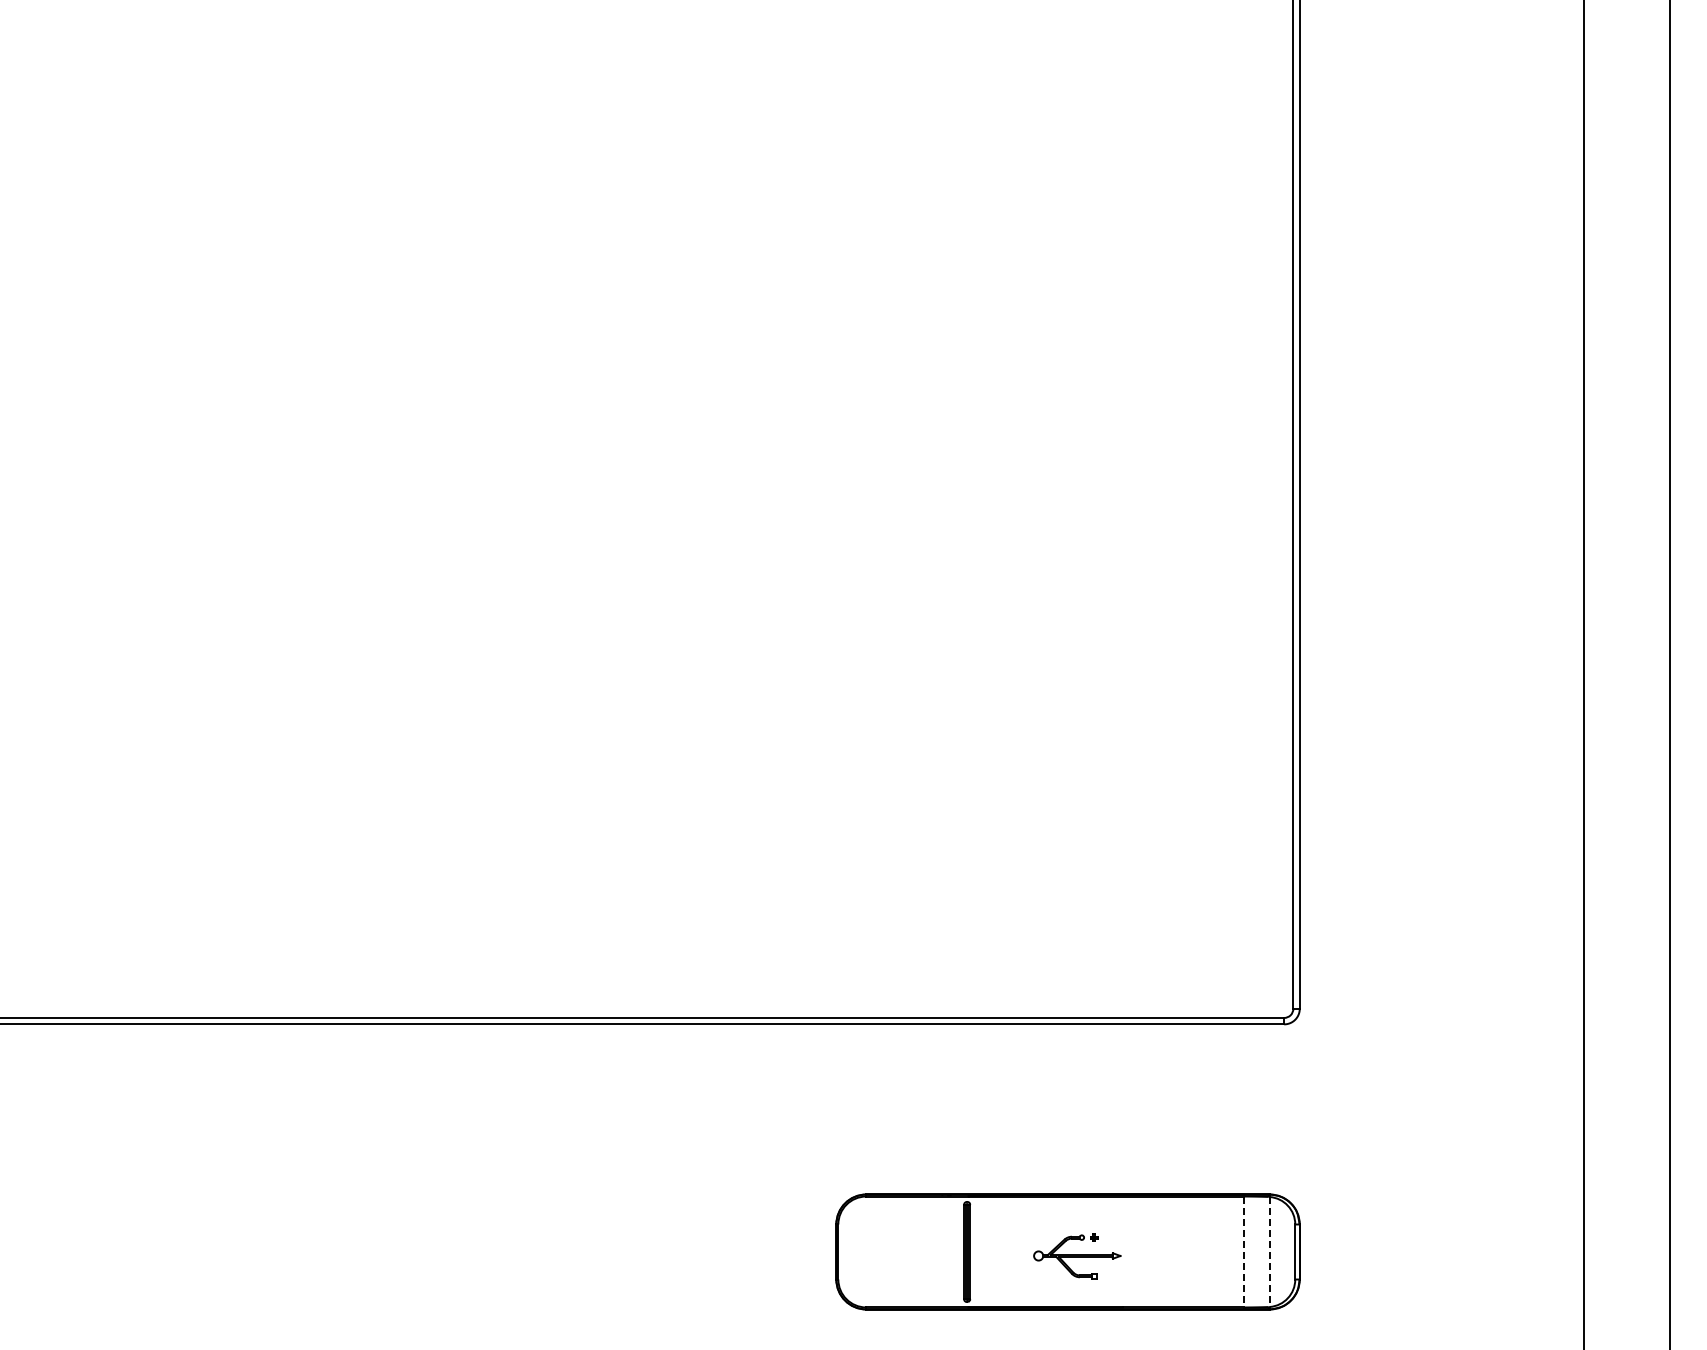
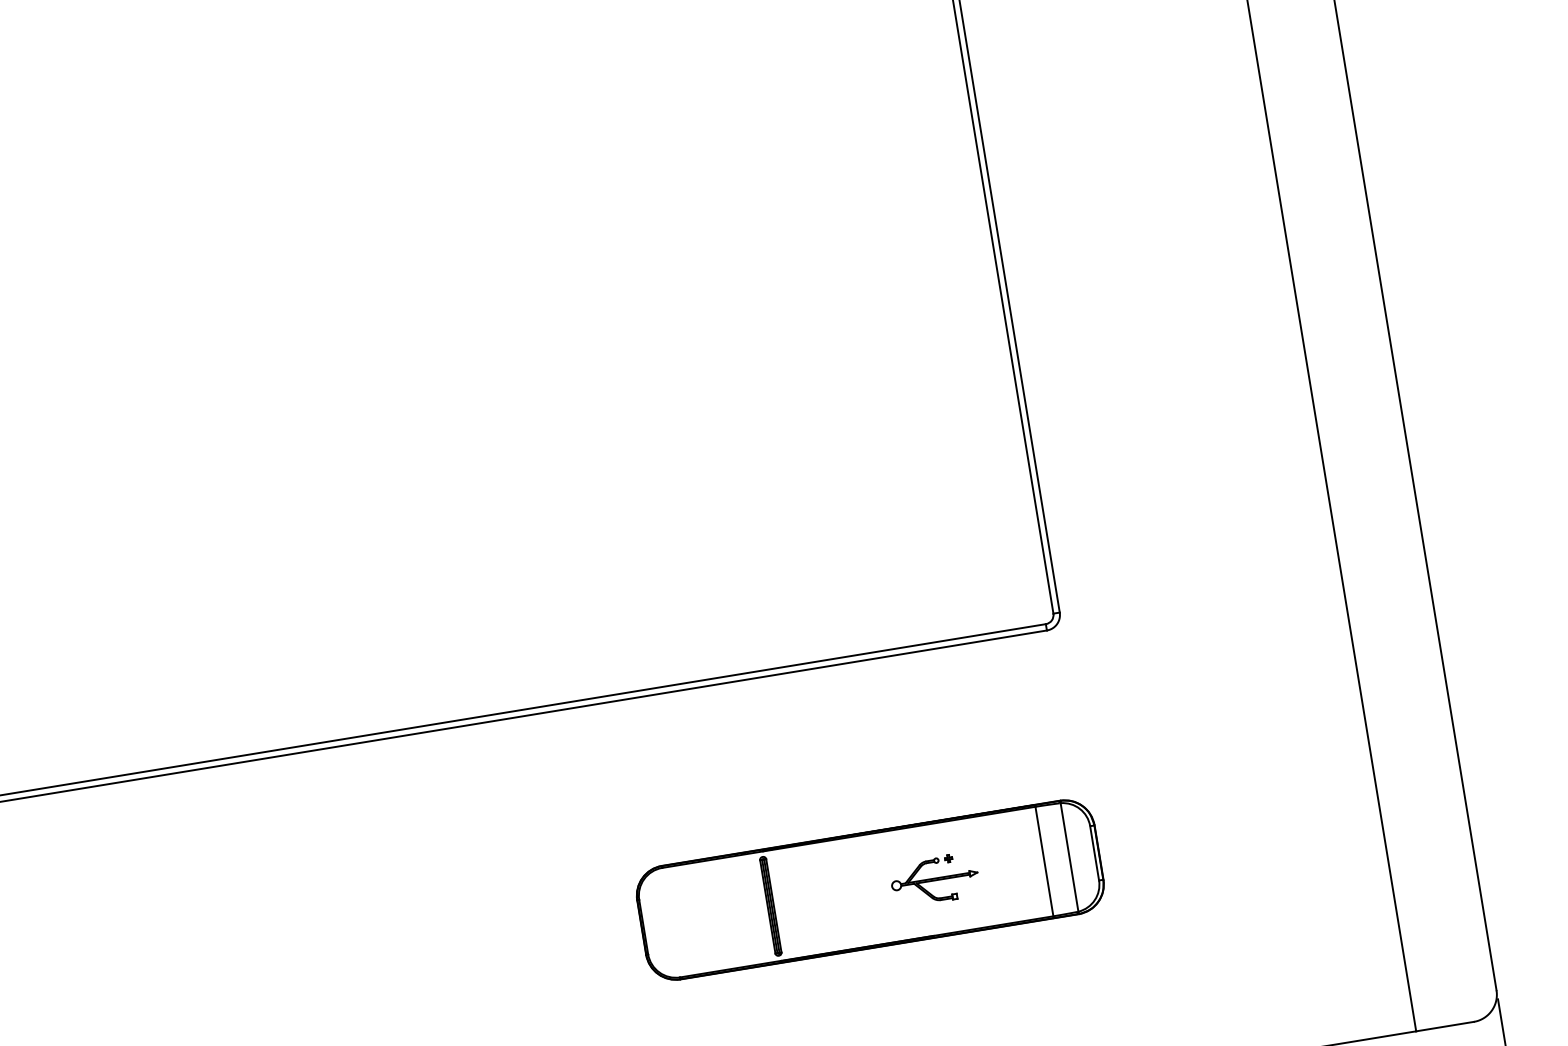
line: (1244, 1252) -> (1044, 862), dashed -> solid
line: (1269, 1252) -> (1069, 858), dashed -> solid
part: (1077, 1256) -> (935, 879), moved

